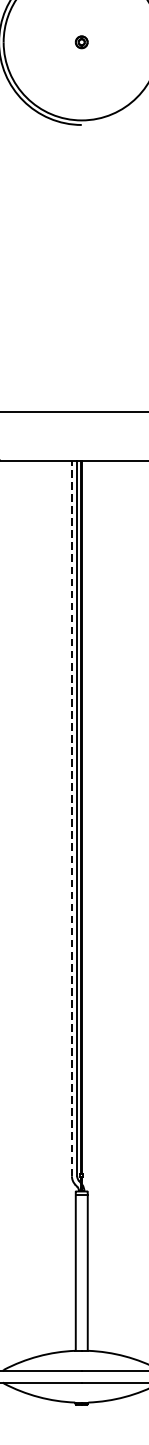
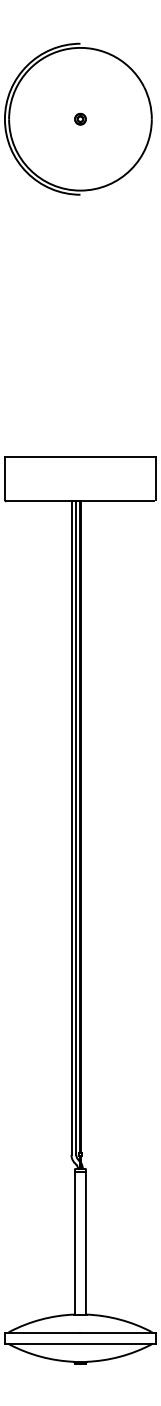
line: (71, 818) -> (71, 828), dashed -> solid

